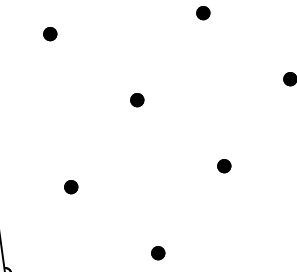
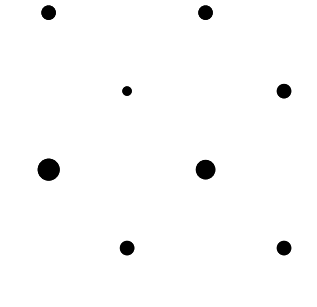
part: (136, 99) -> (126, 90), size x0.6
part: (224, 166) -> (205, 169), size x1.4
part: (71, 187) -> (48, 169), size x1.6

